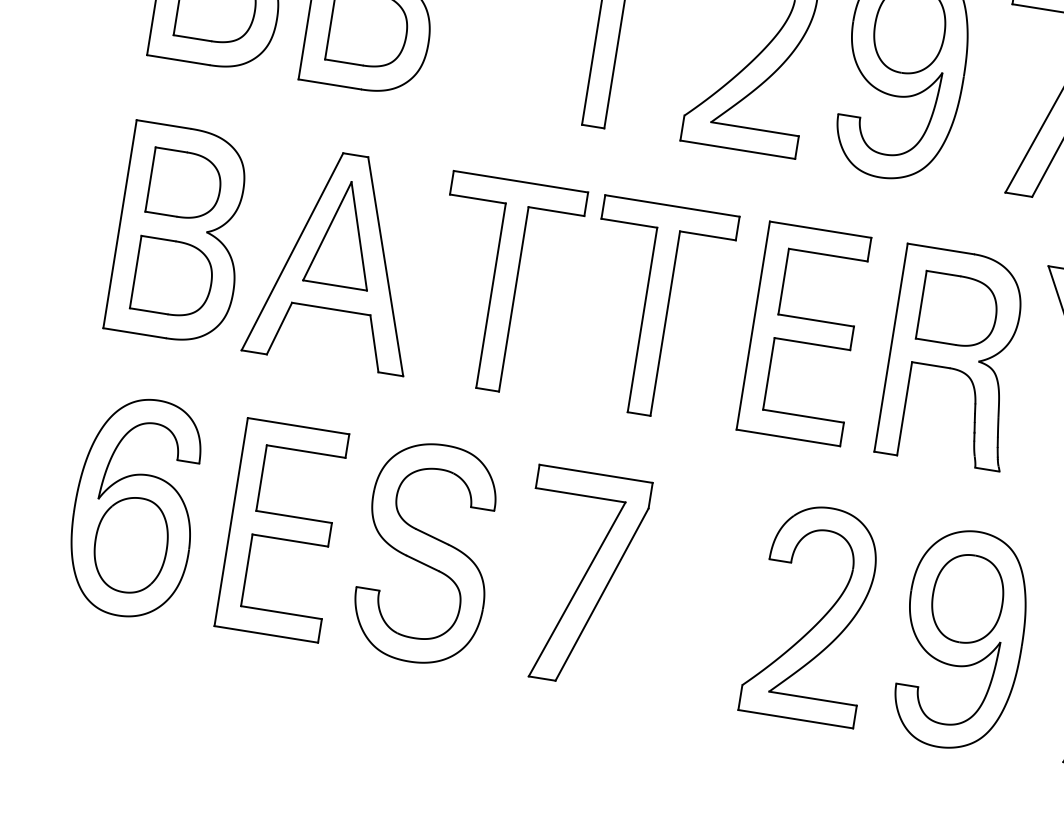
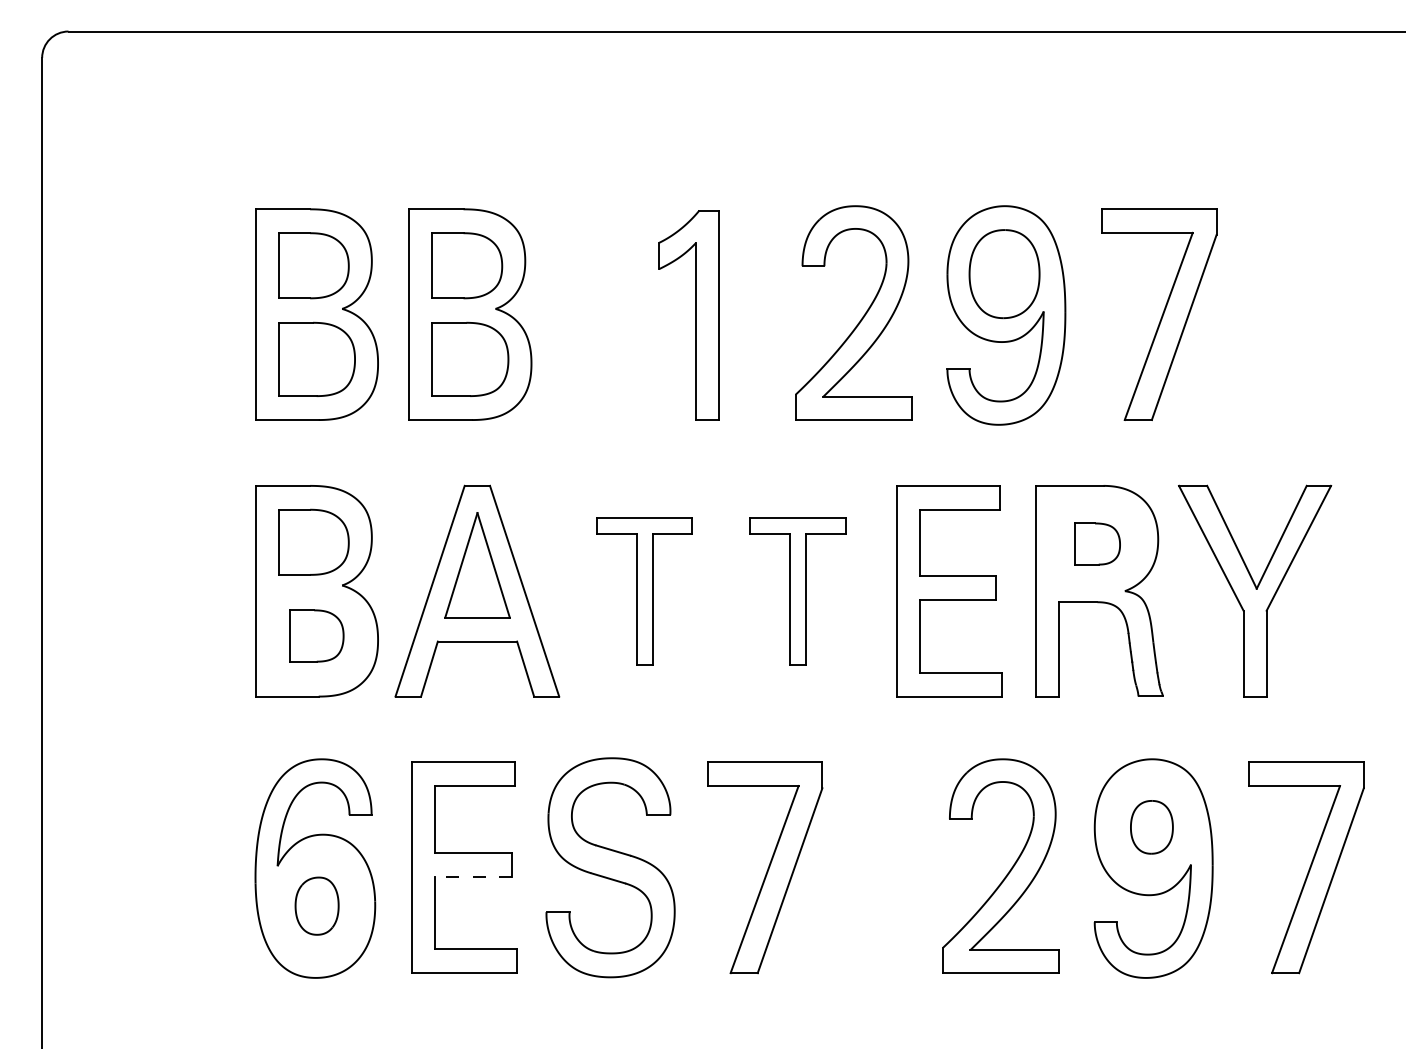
part: (173, 277) -> (316, 635), size x0.7
part: (504, 285) -> (644, 591), size x0.7
part: (655, 310) -> (797, 591), size x0.7
part: (958, 310) -> (1097, 543), size x0.6
line: (290, 540) -> (473, 876), solid -> dashed
part: (130, 544) -> (316, 905), size x0.6
part: (967, 599) -> (1151, 827), size x0.6

